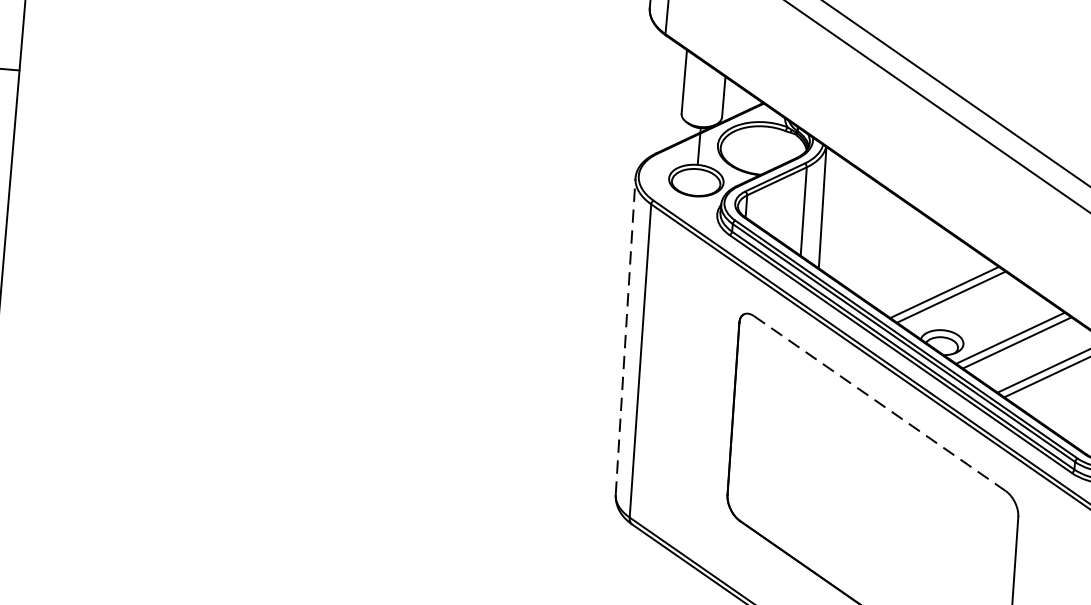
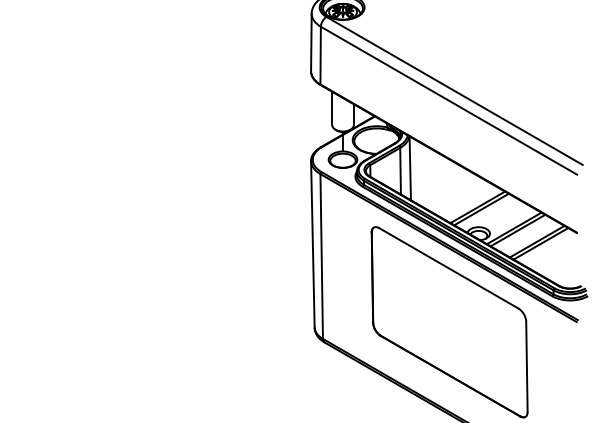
line: (625, 334) -> (312, 243), dashed -> solid
line: (881, 404) -> (449, 268), dashed -> solid

